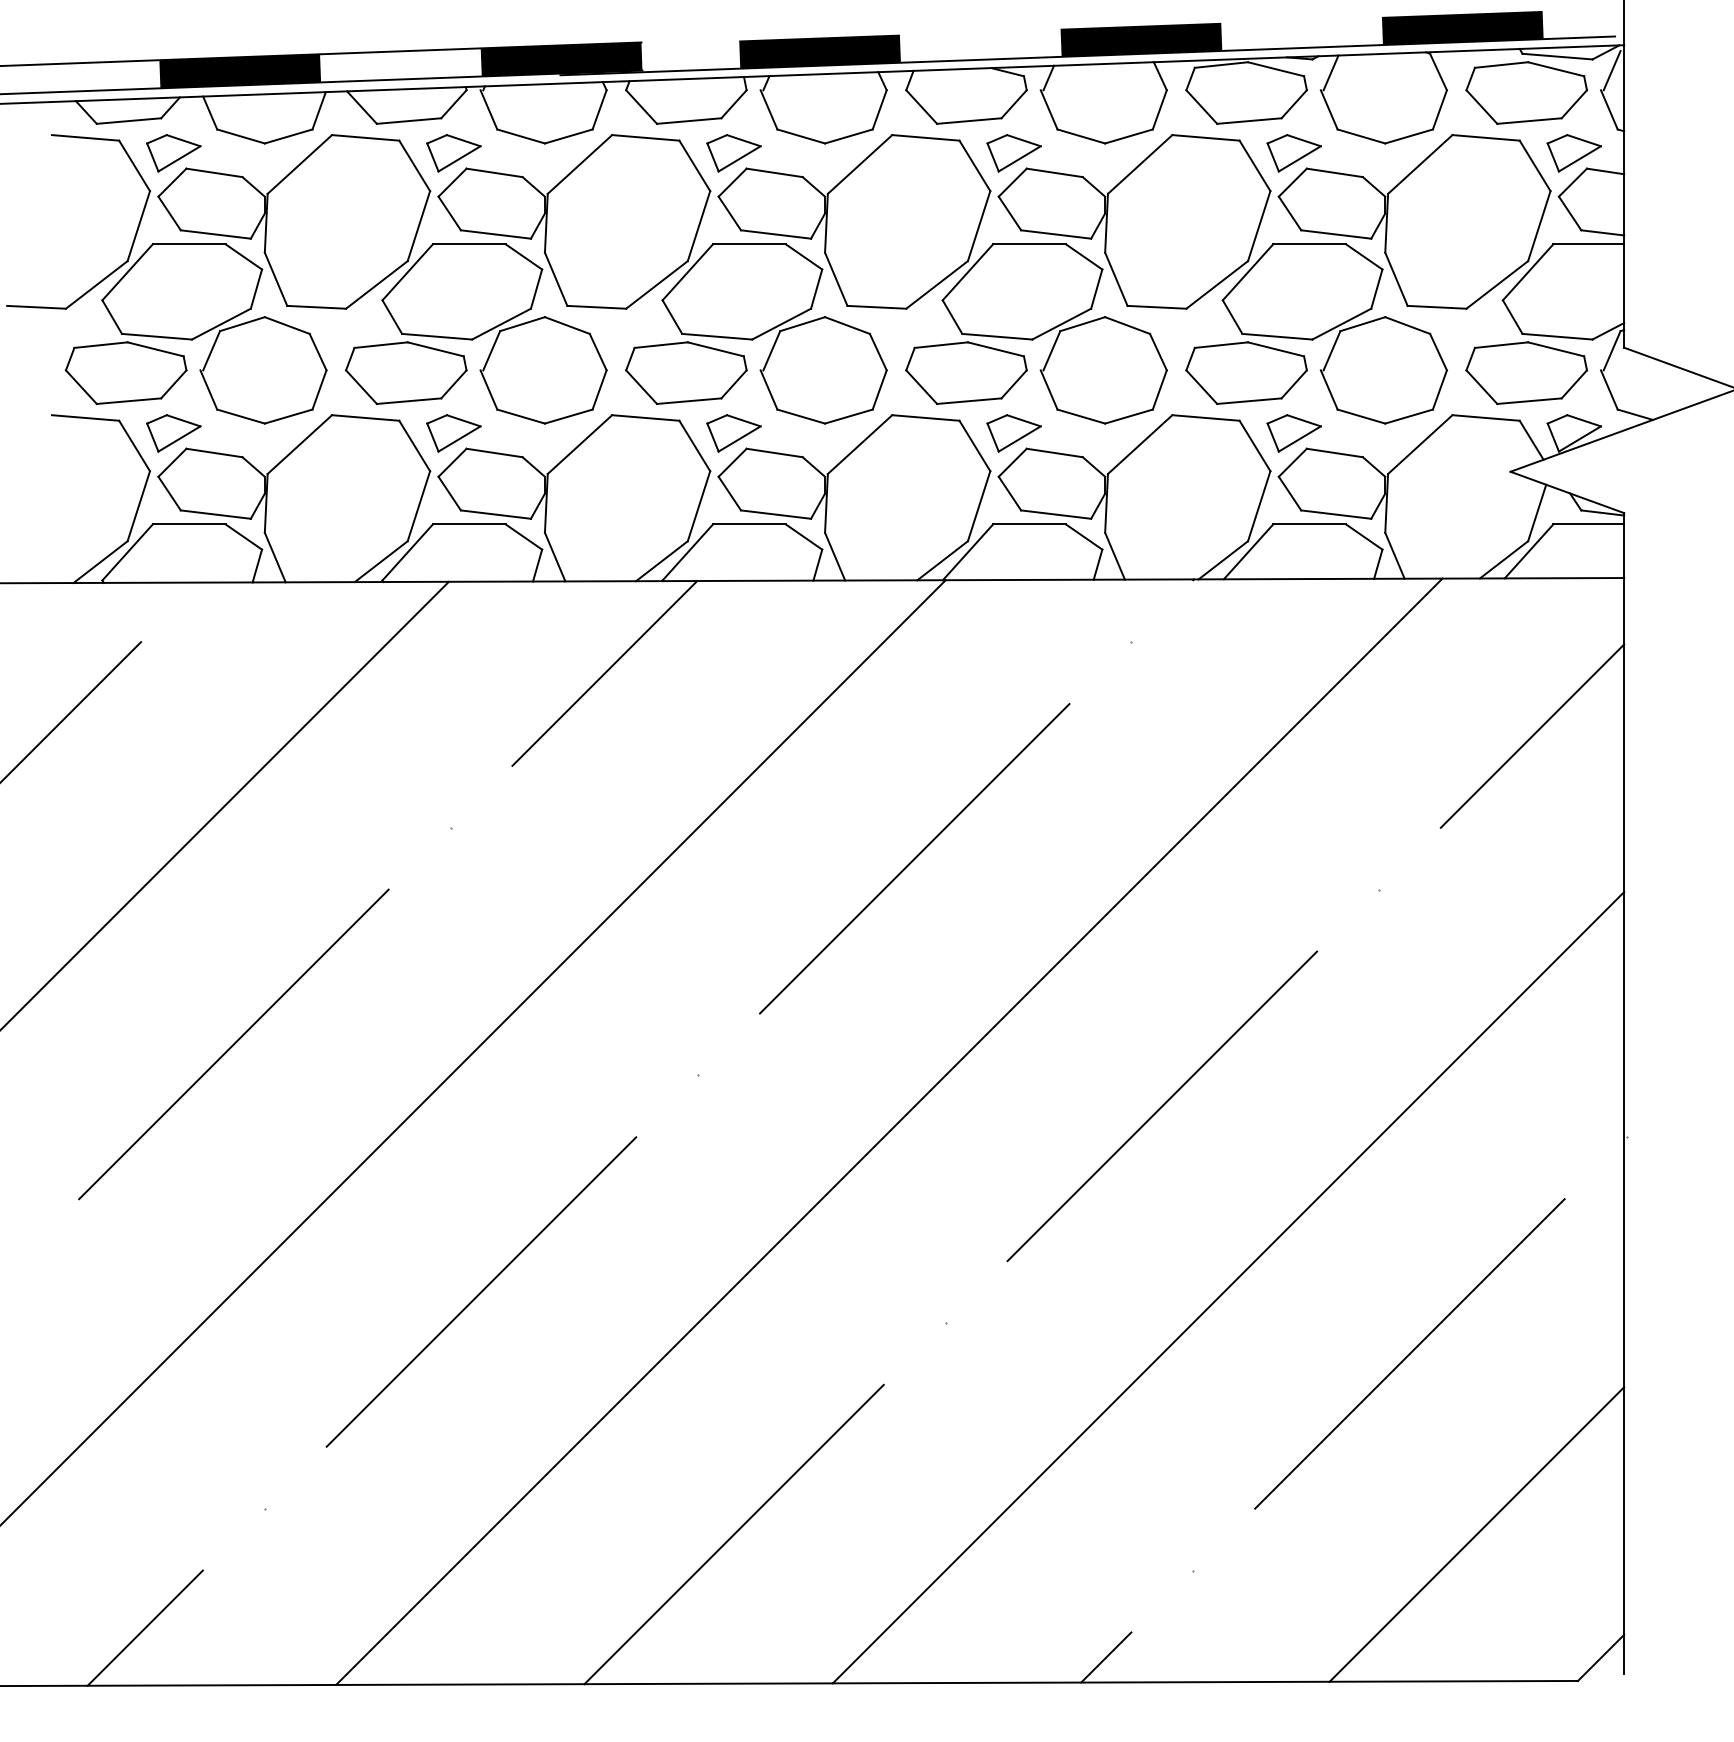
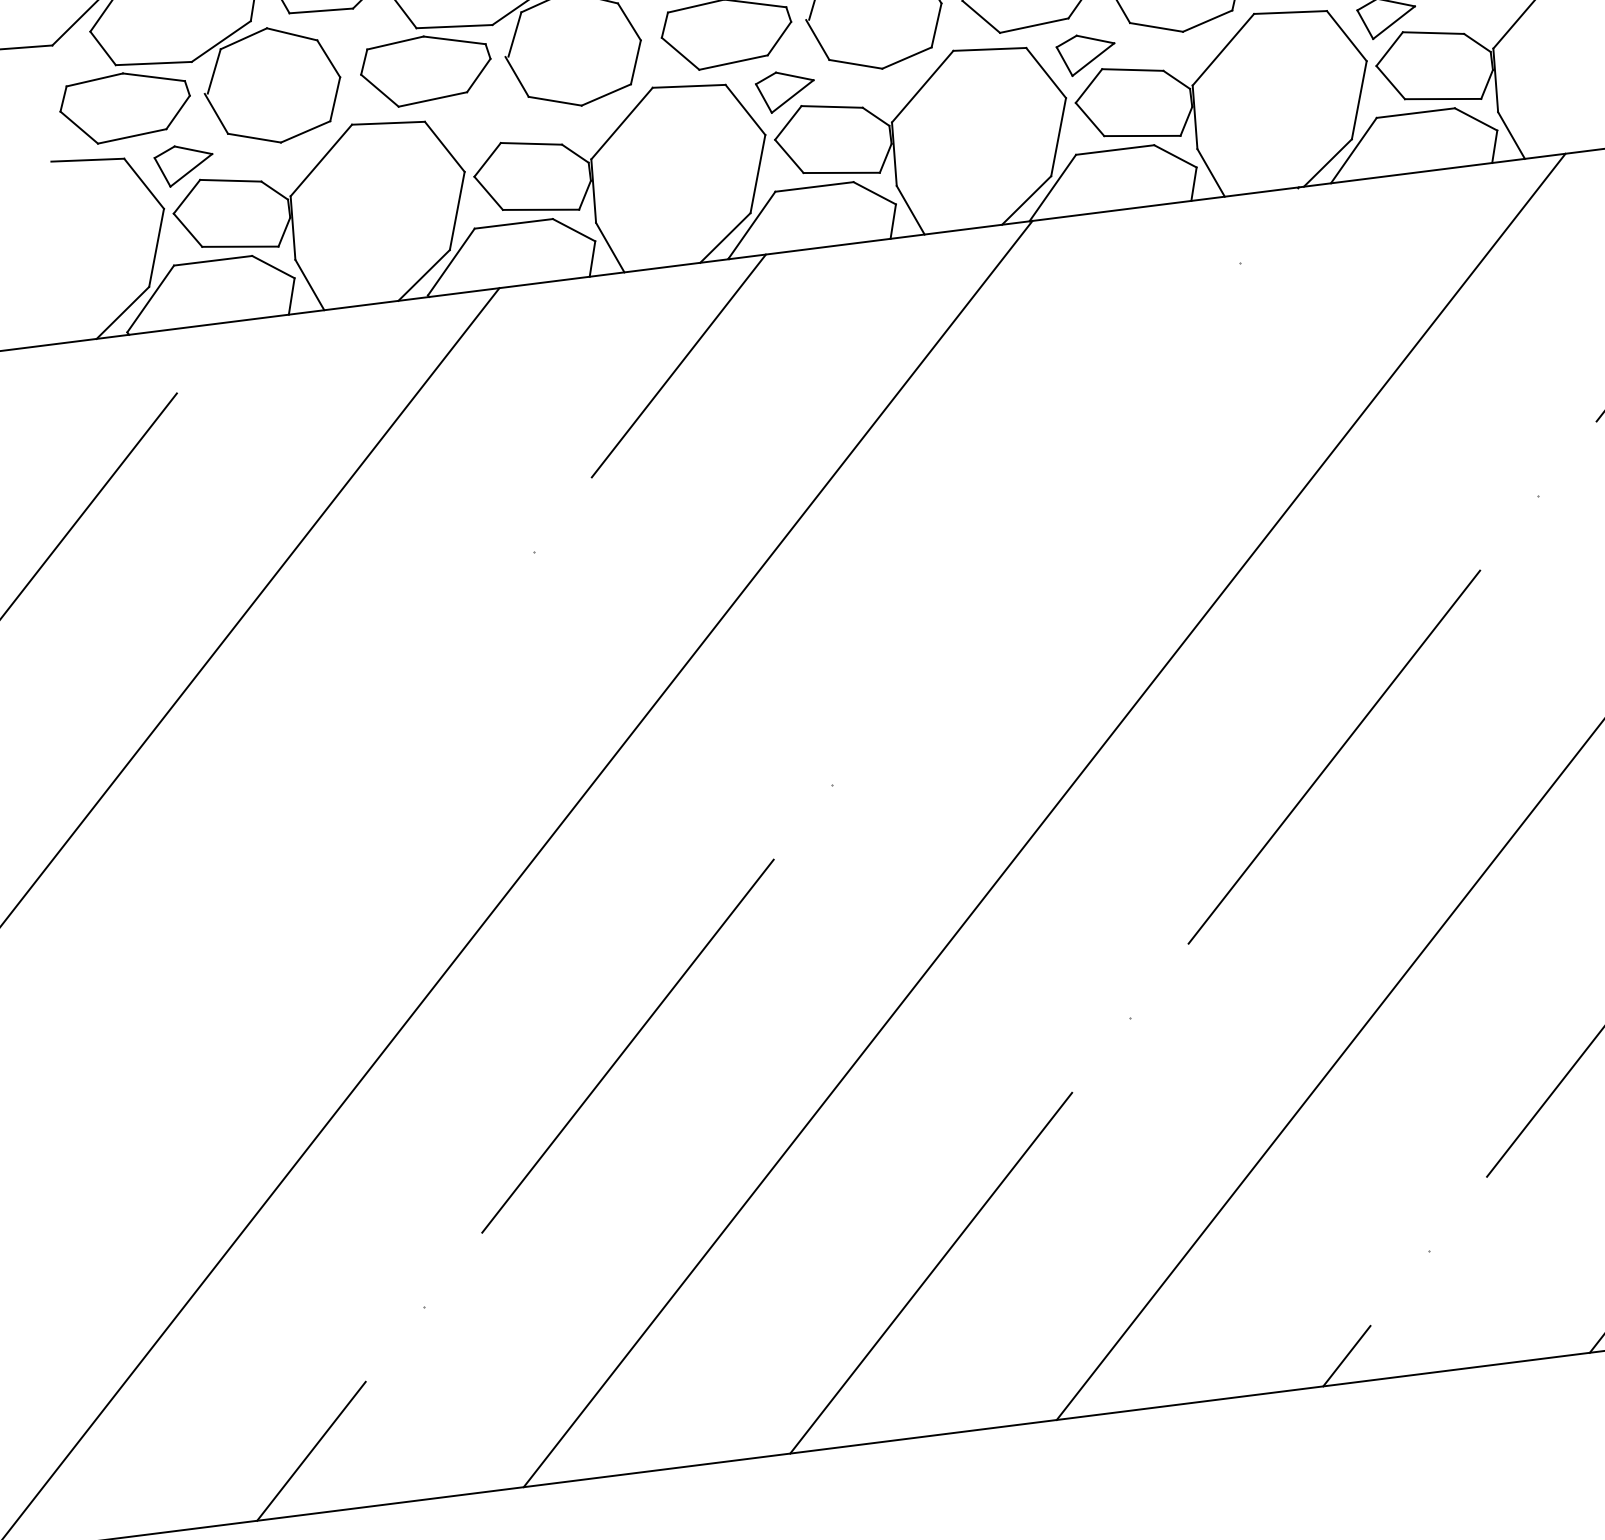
part: (453, 433) -> (484, 128), removed
line: (914, 858) -> (1035, 523), removed
line: (233, 1044) -> (329, 813), removed

